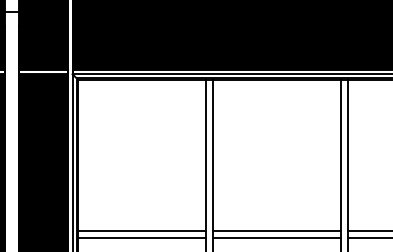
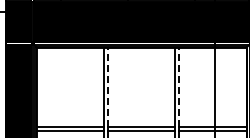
line: (213, 155) -> (108, 87), solid -> dashed
line: (348, 155) -> (179, 87), solid -> dashed

